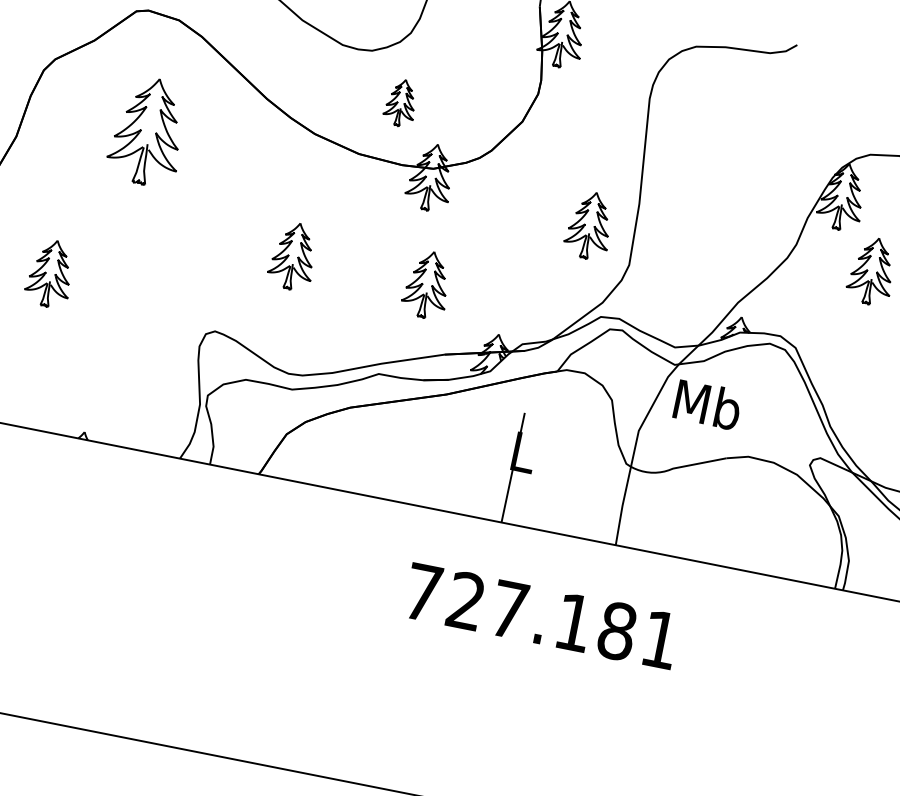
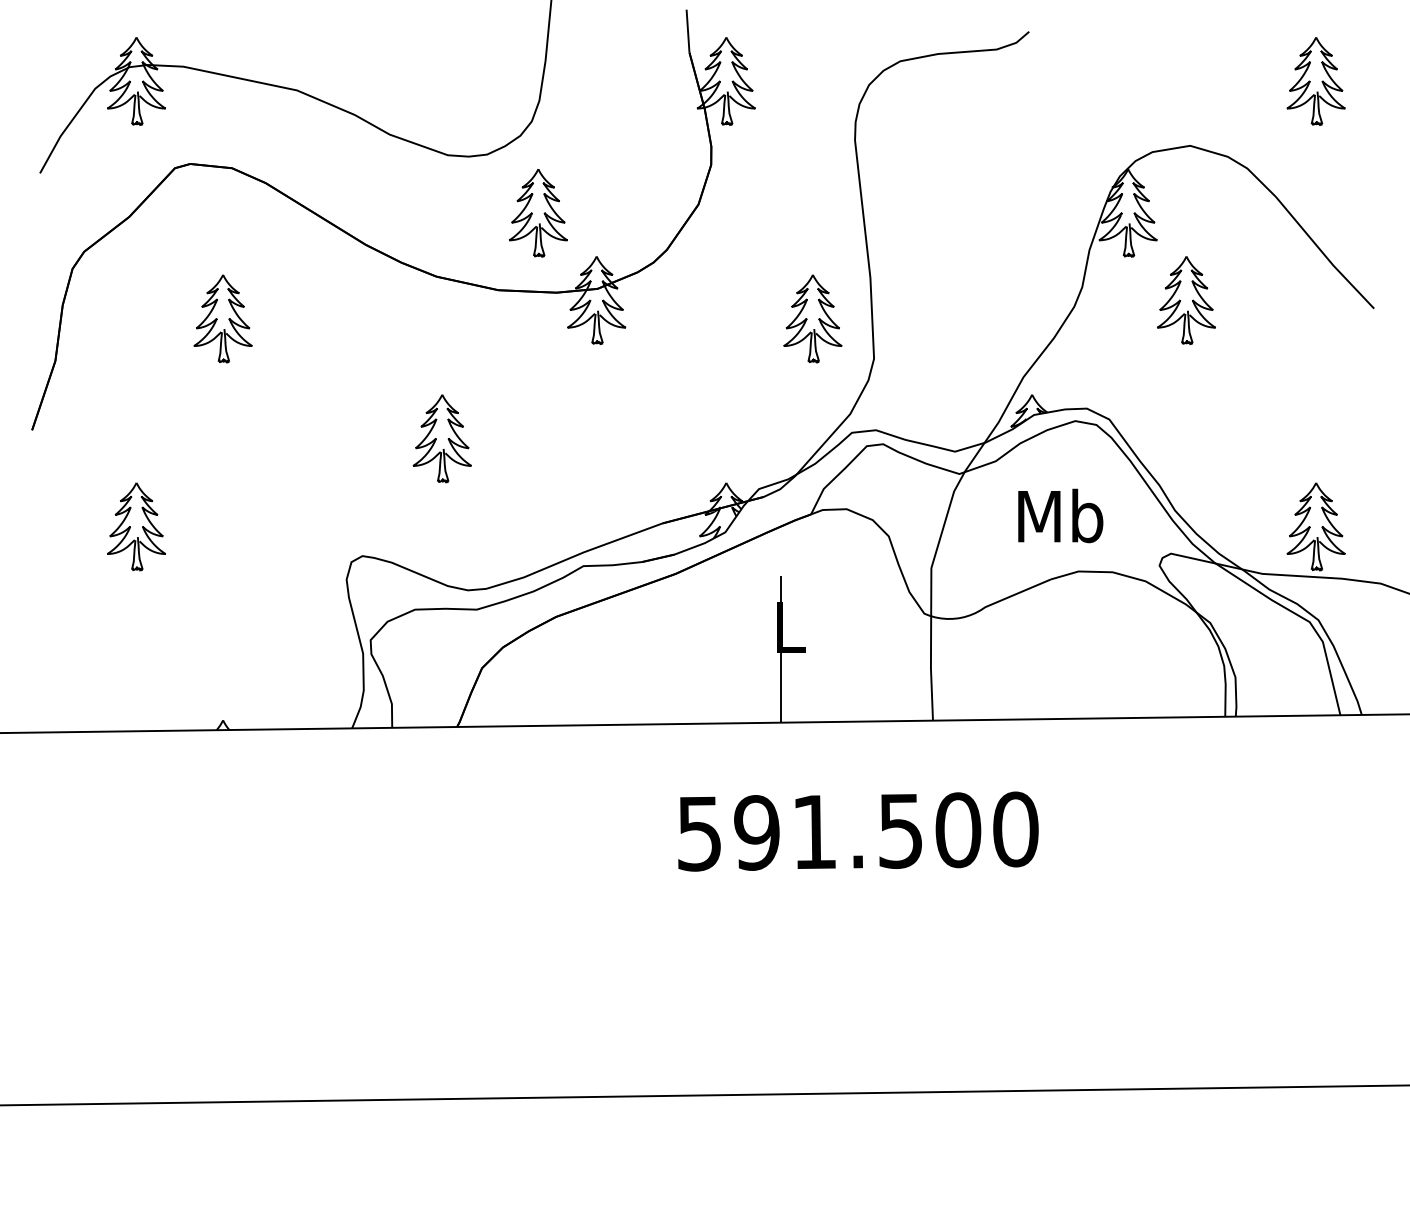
part: (400, 102) -> (537, 213), size x1.43
part: (148, 131) -> (222, 318), size x0.62
part: (426, 284) -> (620, 438), removed
text: (707, 404) -> (1060, 515), moved
text: (542, 616) -> (858, 831), 727.181 -> 591.500

